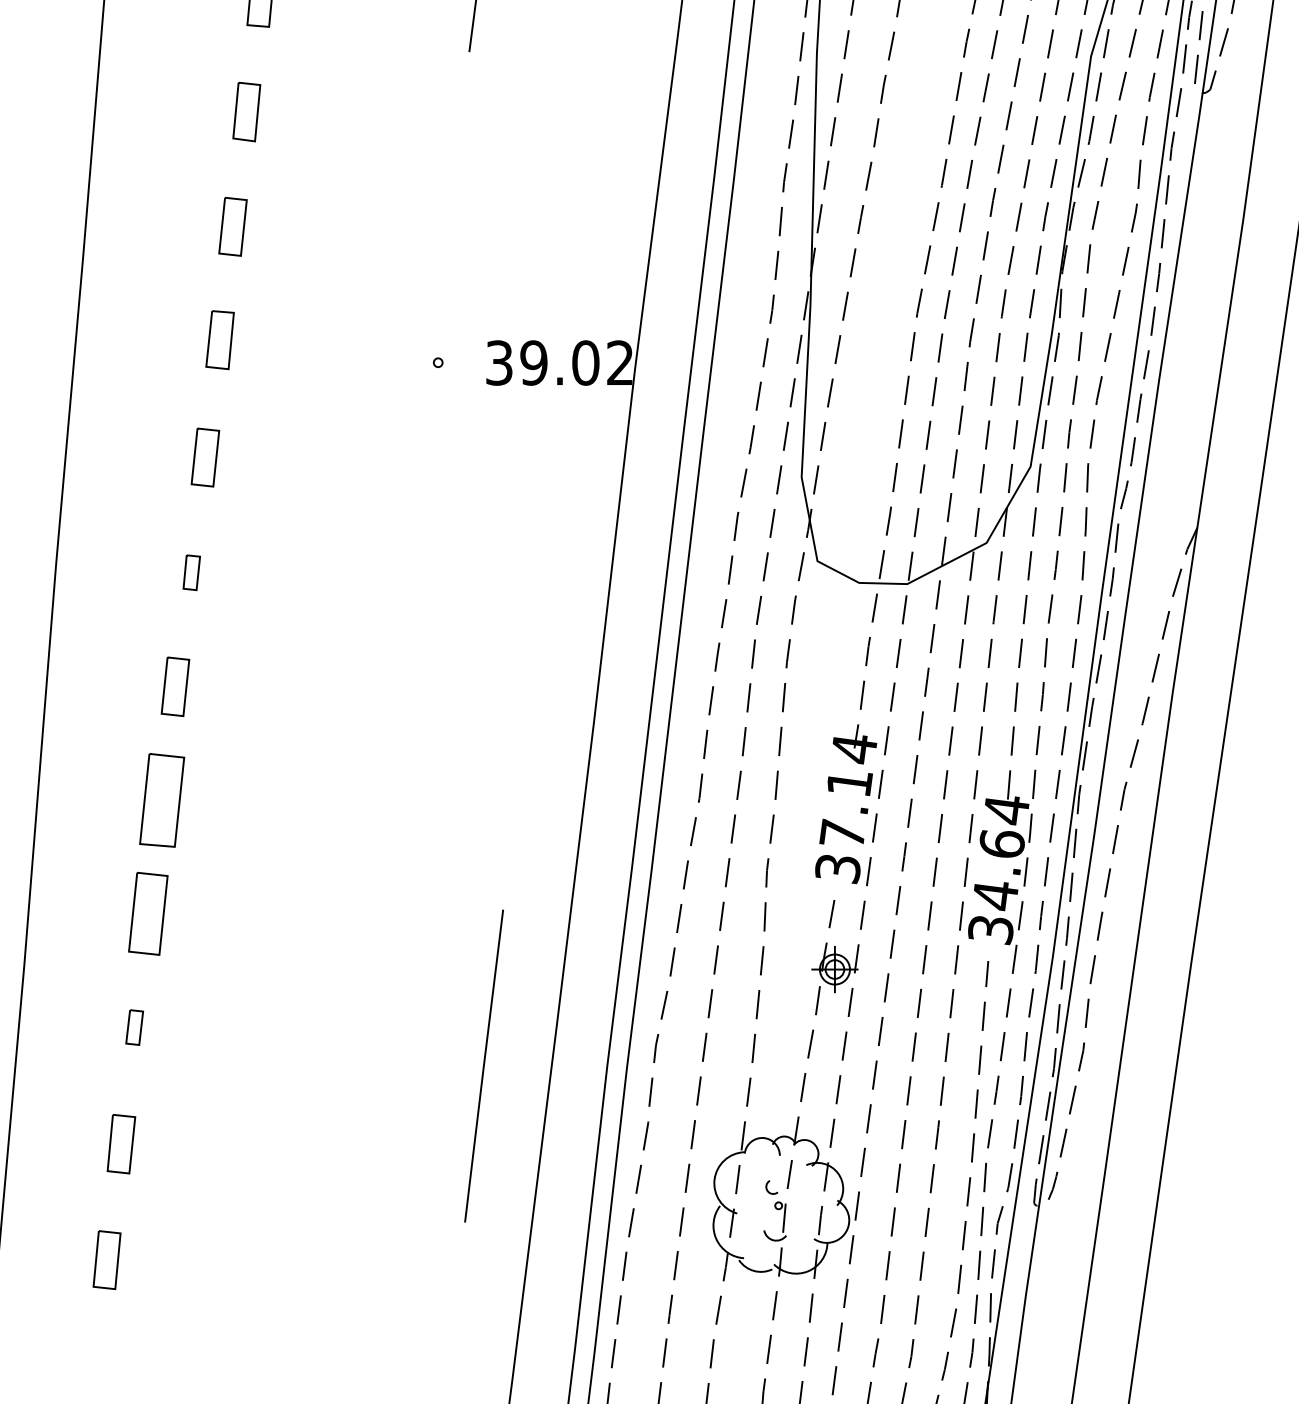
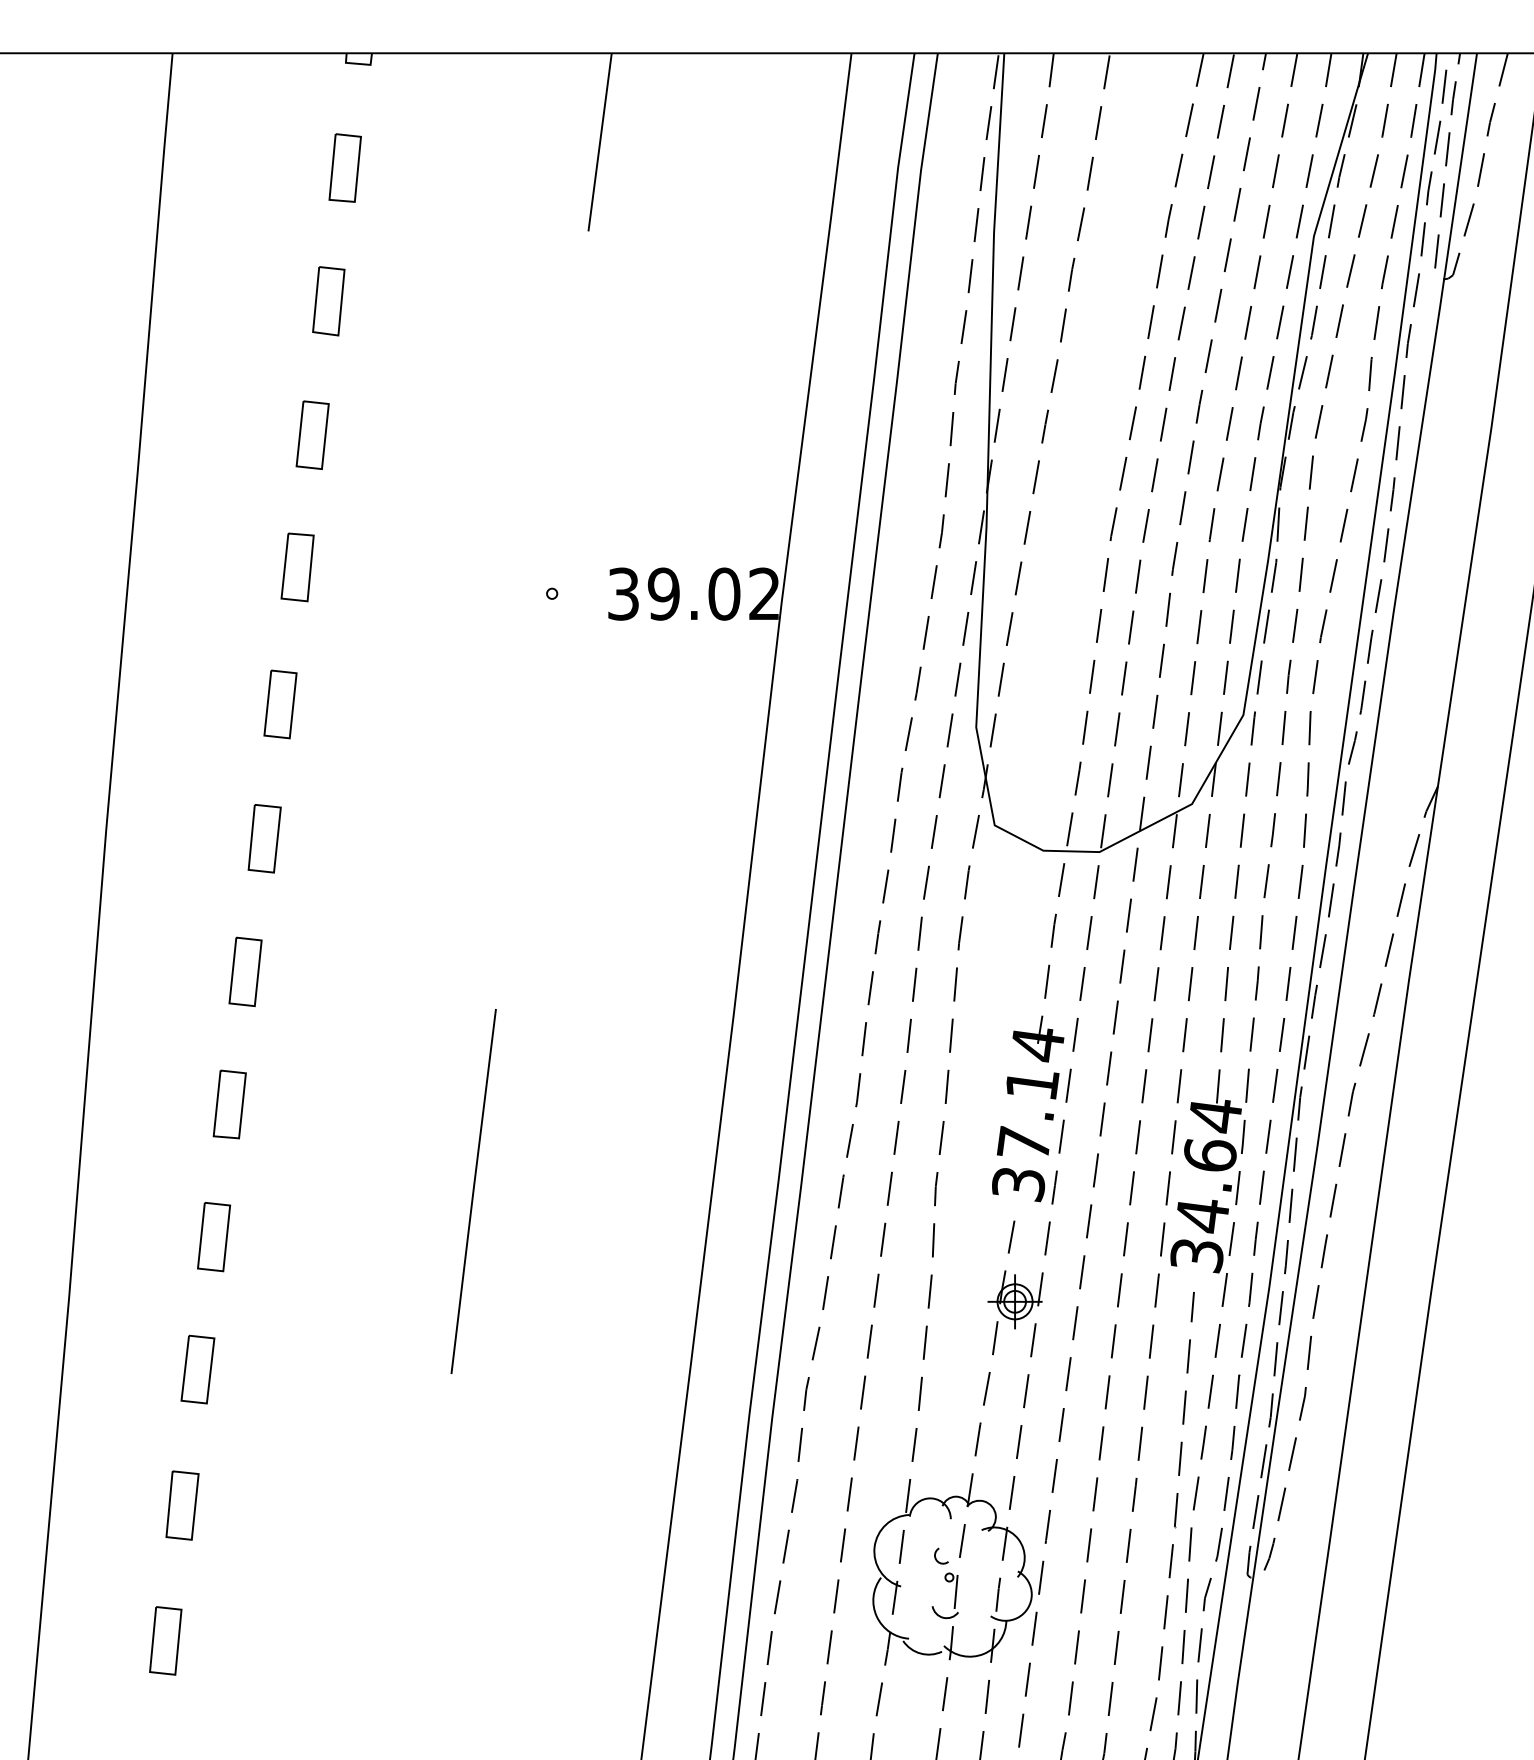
part: (191, 572) -> (264, 838), size x1.67
part: (161, 800) -> (229, 1104), size x0.62
part: (148, 914) -> (214, 1237), size x0.71
part: (134, 1027) -> (197, 1369), size x1.67
line: (483, 1066) -> (473, 1191), moved

